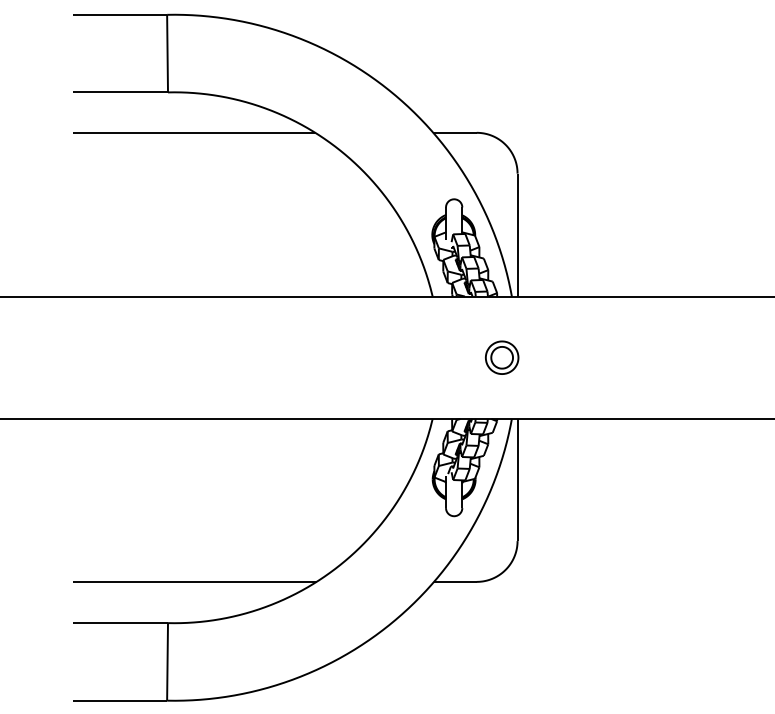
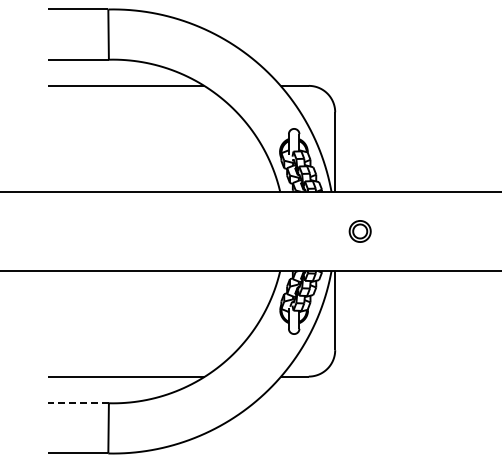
part: (501, 357) -> (359, 231), moved
line: (121, 623) -> (78, 403), solid -> dashed

